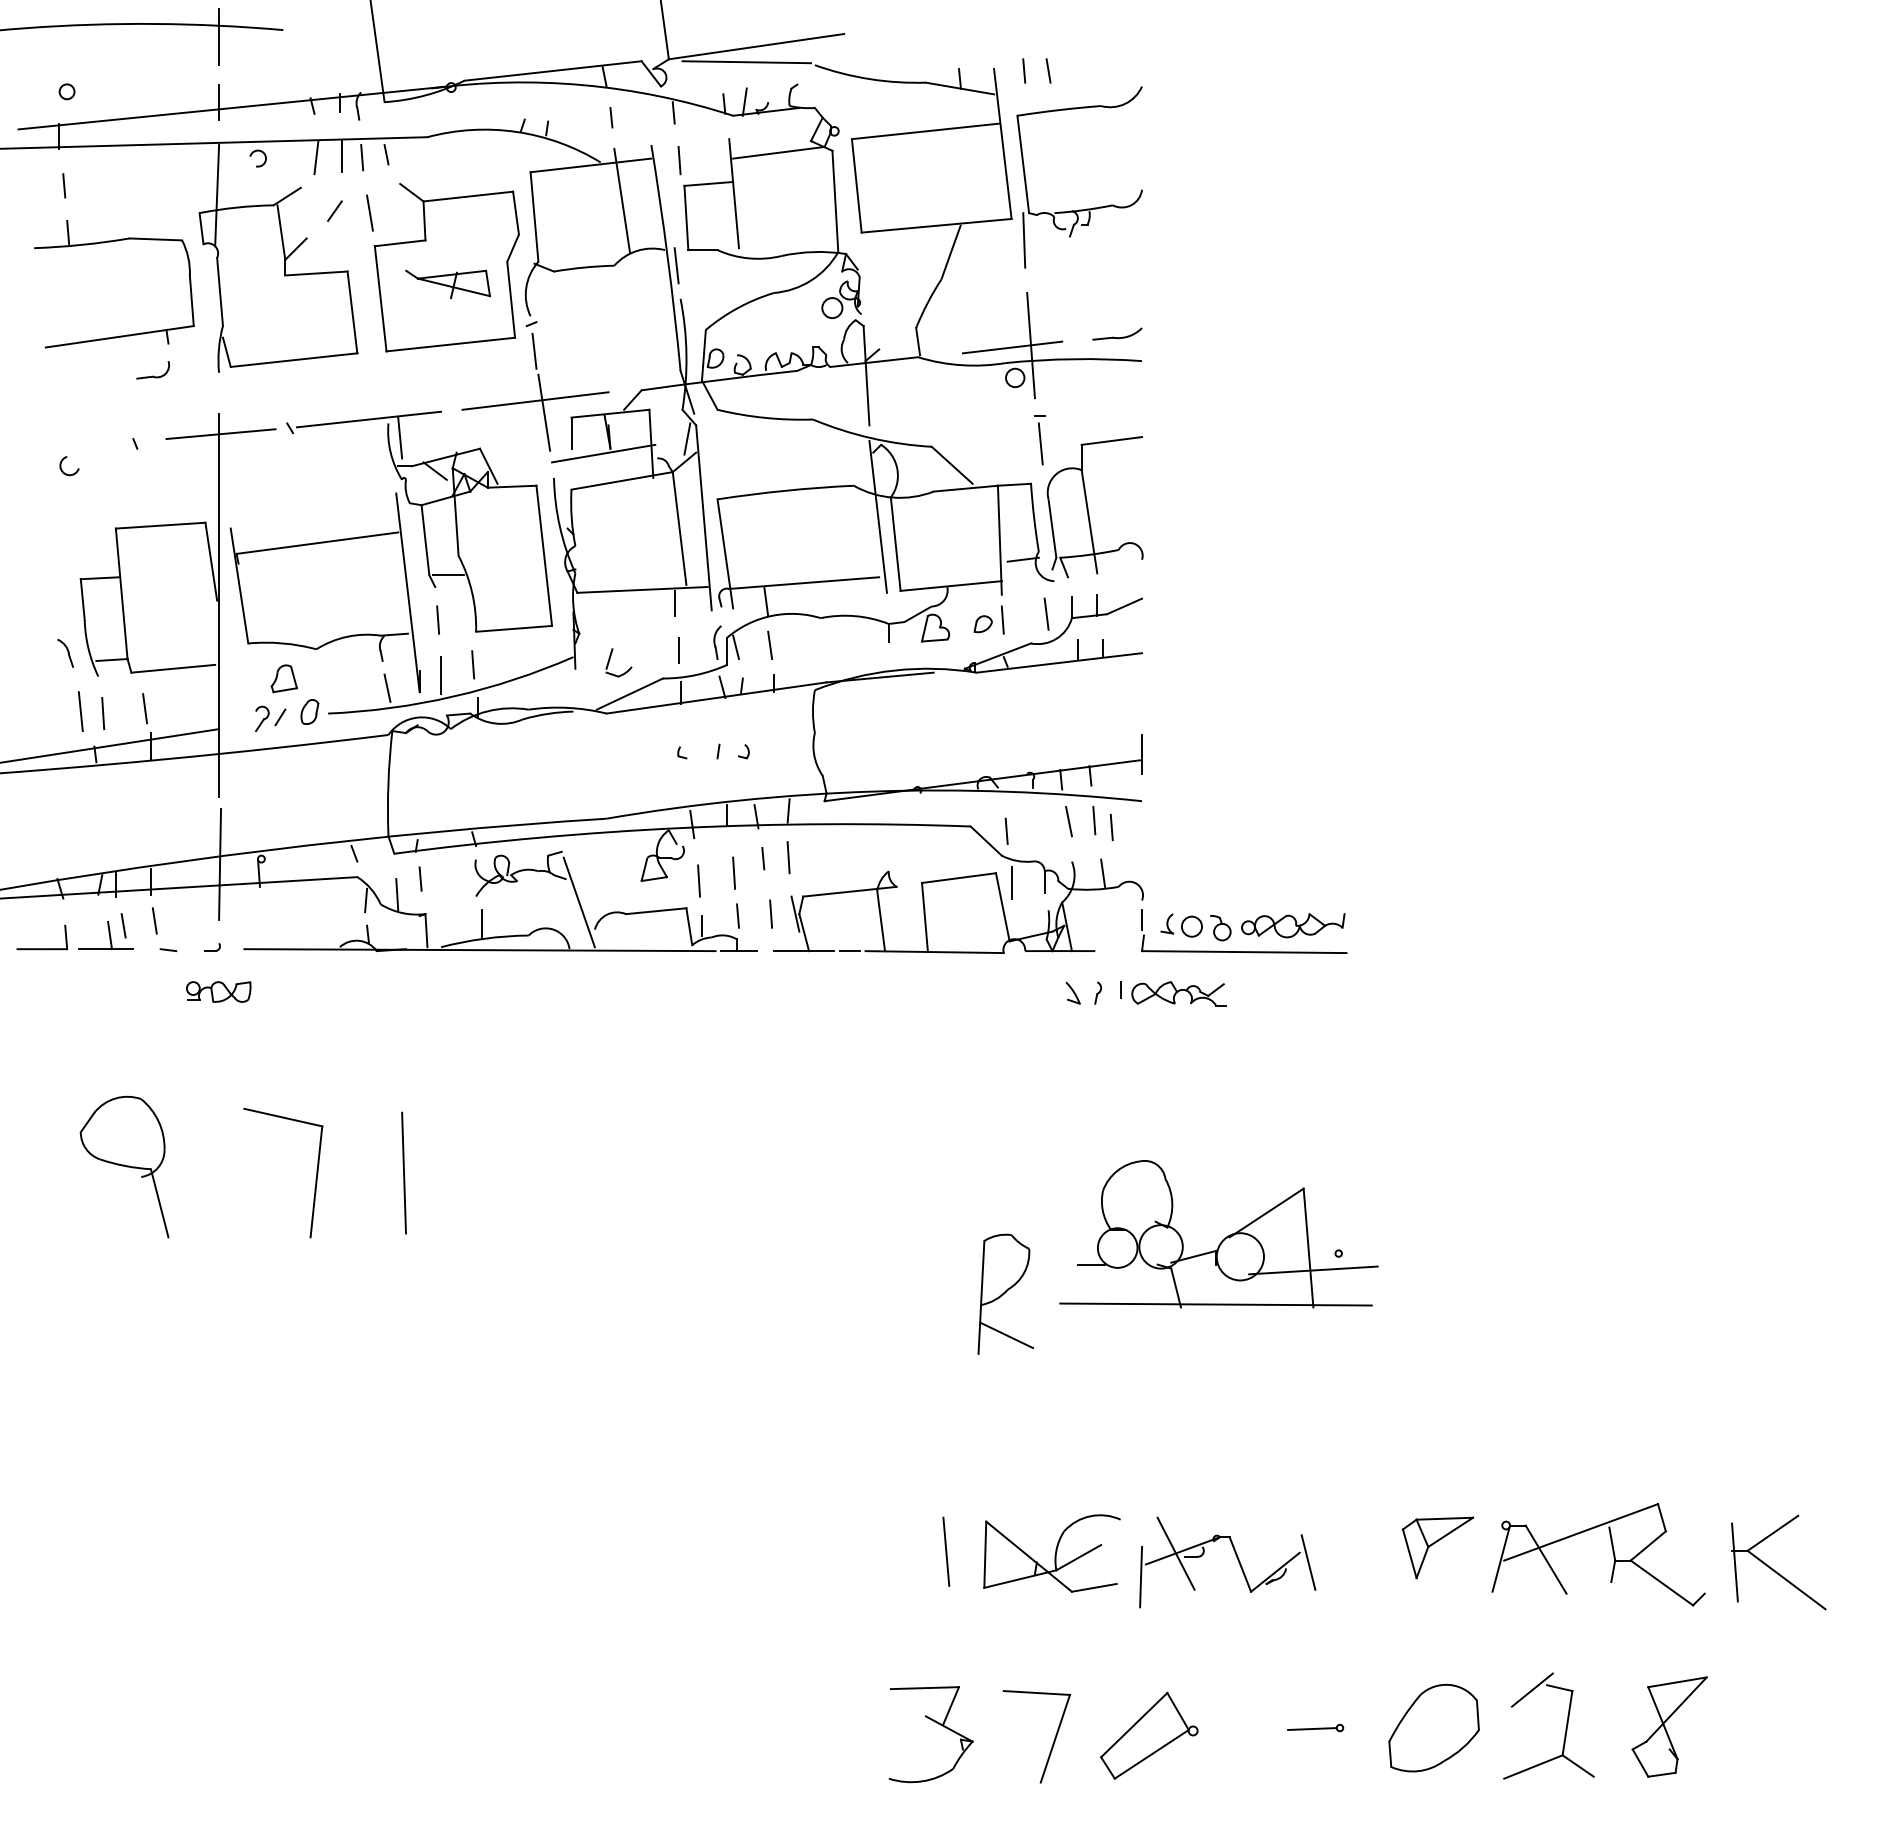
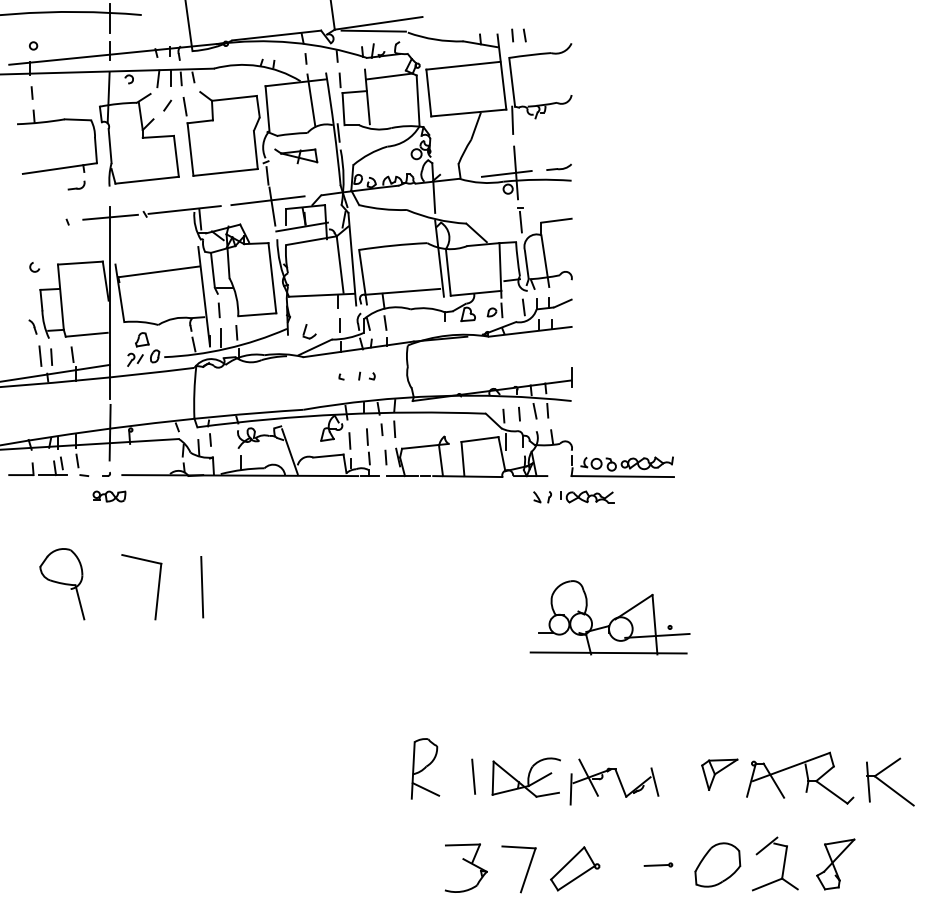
part: (448, 284) -> (296, 156), moved
arc: (64, 470) -> (32, 269), moved
line: (1111, 826) -> (519, 413), moved
part: (1005, 1293) -> (425, 768), moved

